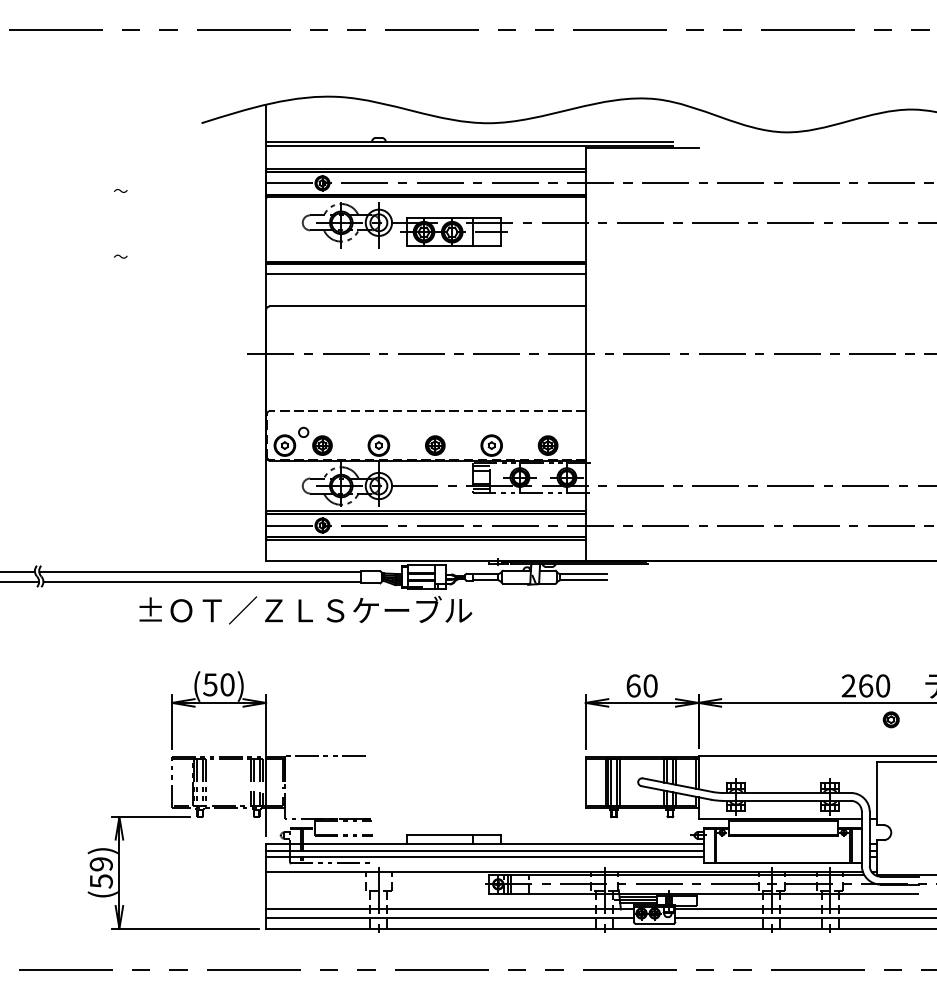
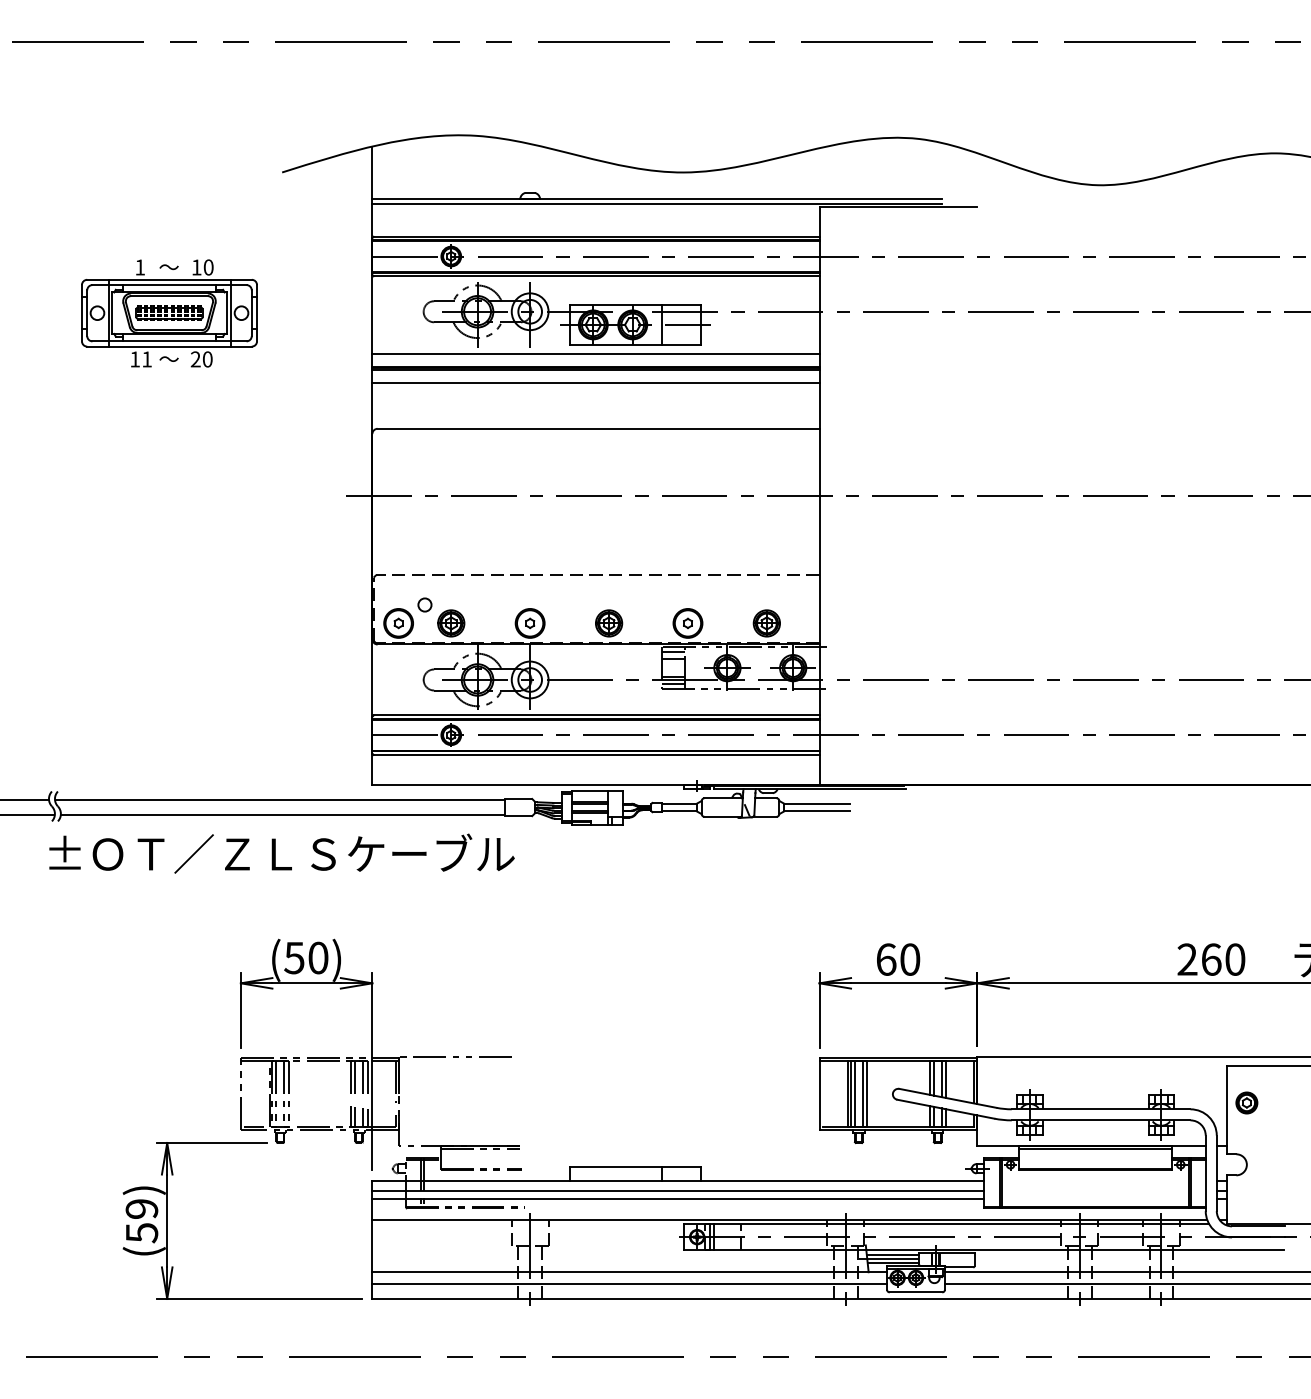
part: (121, 224) -> (169, 313), added
line: (425, 252) -> (595, 353), added
text: (305, 610) -> (281, 853), moved
part: (891, 719) -> (1246, 1102), moved

